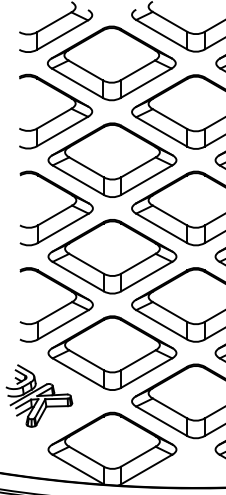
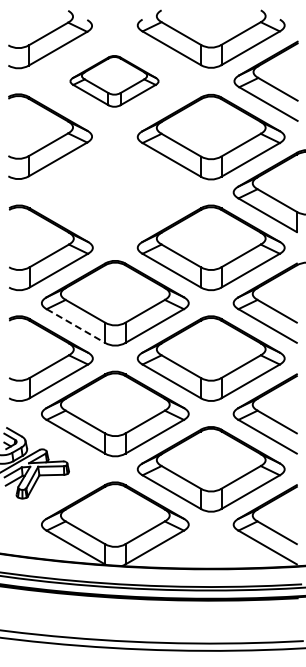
part: (111, 63) -> (114, 81), size x0.6
part: (112, 160) -> (115, 192), removed
line: (77, 276) -> (75, 326), solid -> dashed

